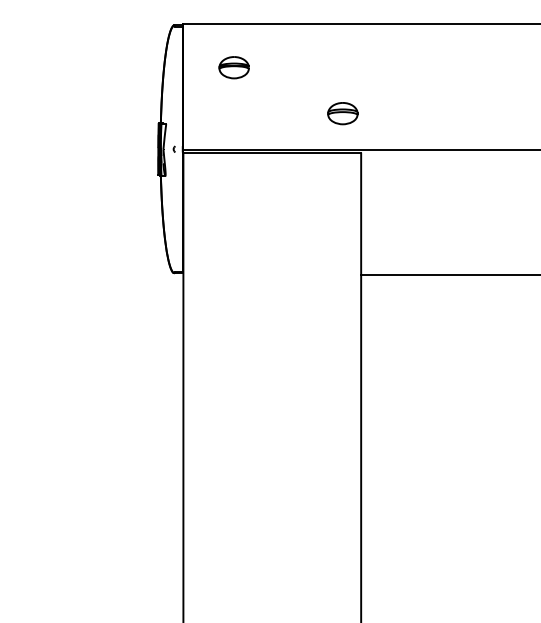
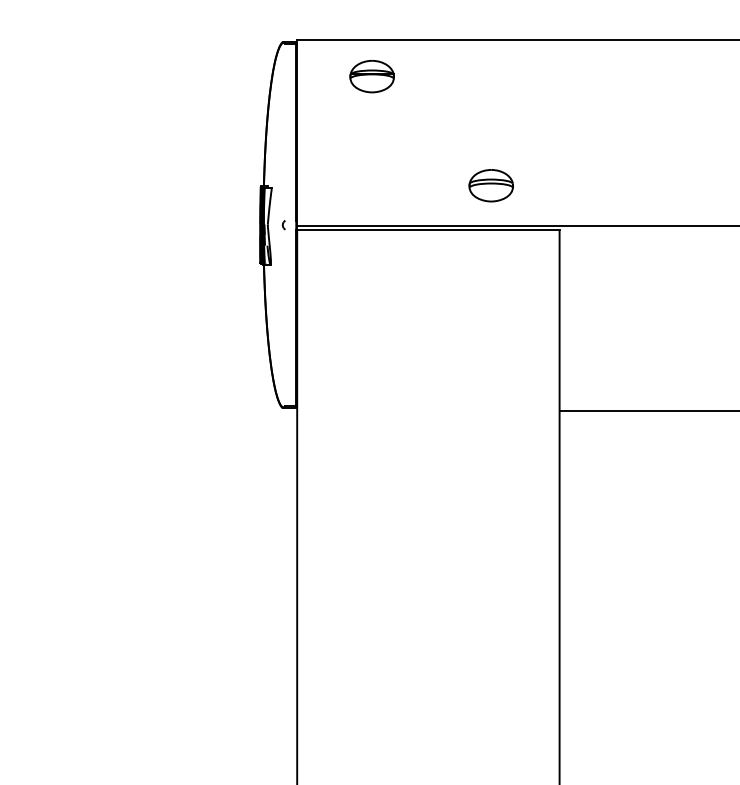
part: (233, 67) -> (371, 76), moved
part: (342, 113) -> (490, 185), moved

